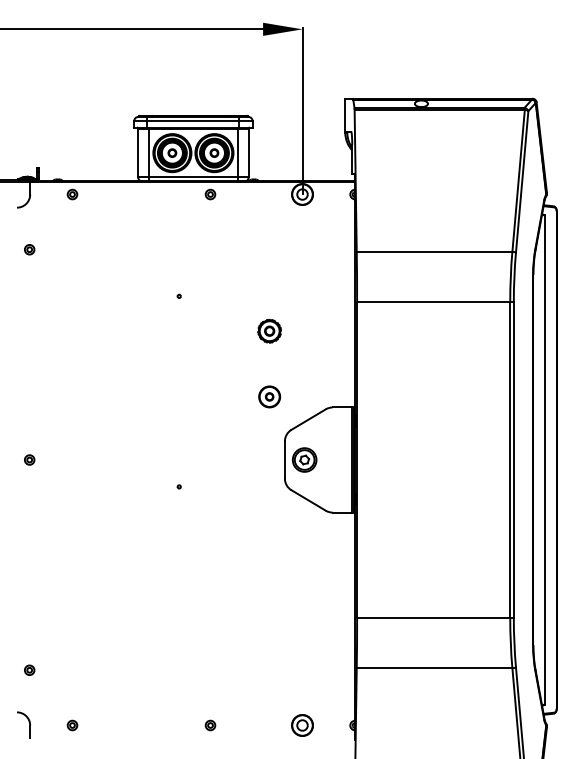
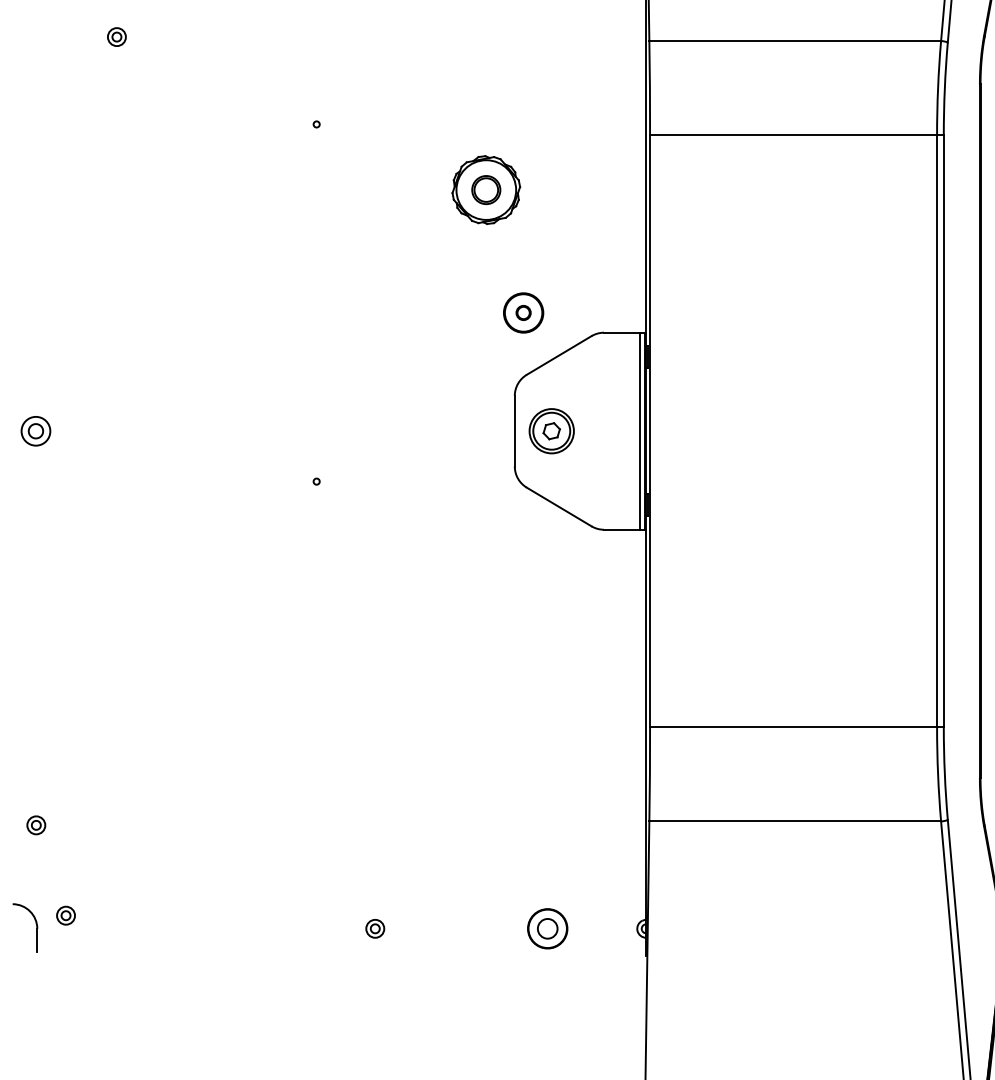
part: (29, 249) -> (116, 36), moved
part: (269, 330) -> (485, 188), size x1.6
part: (269, 396) -> (523, 312), moved
part: (29, 459) -> (36, 430), size x1.6
part: (72, 725) -> (65, 915), moved

